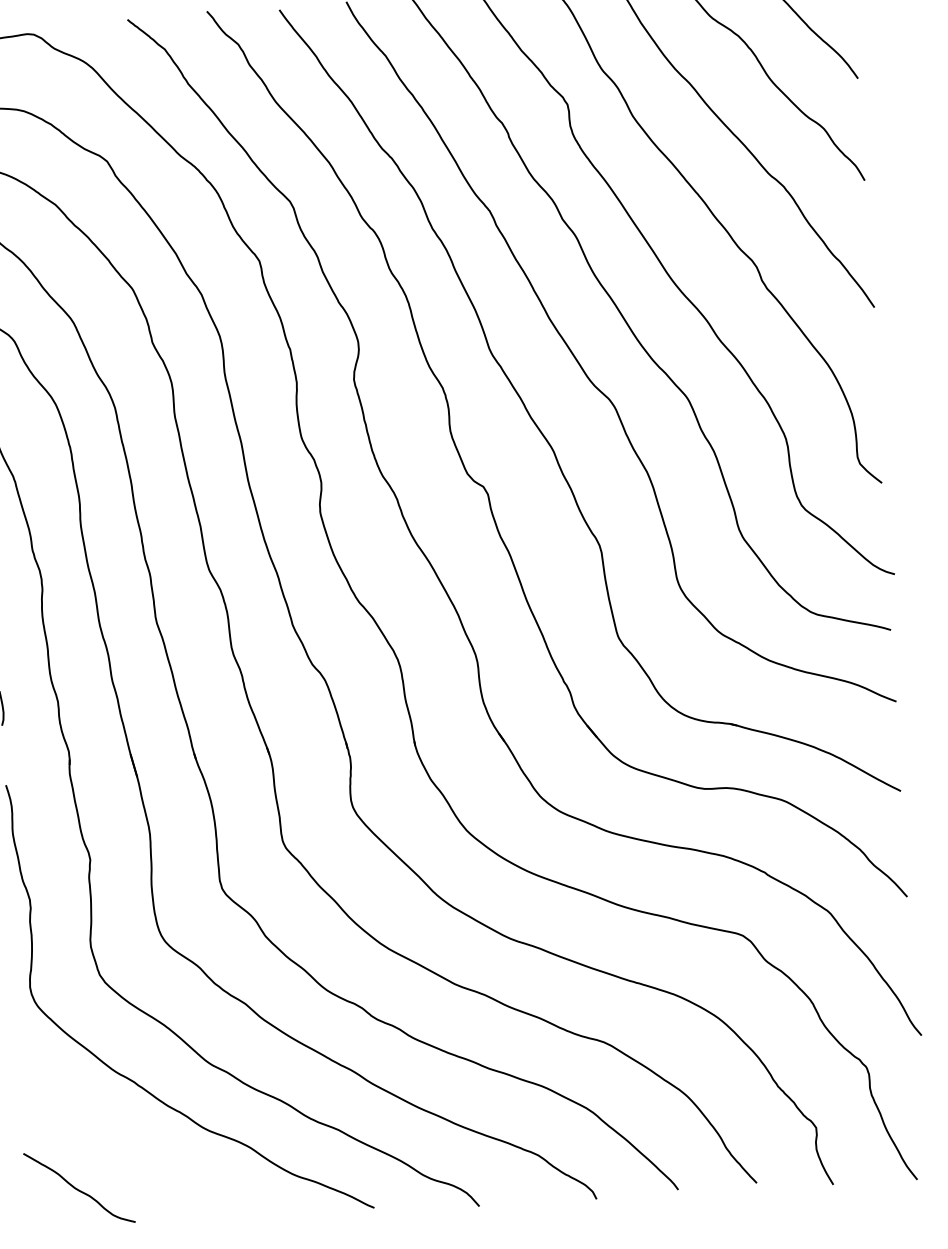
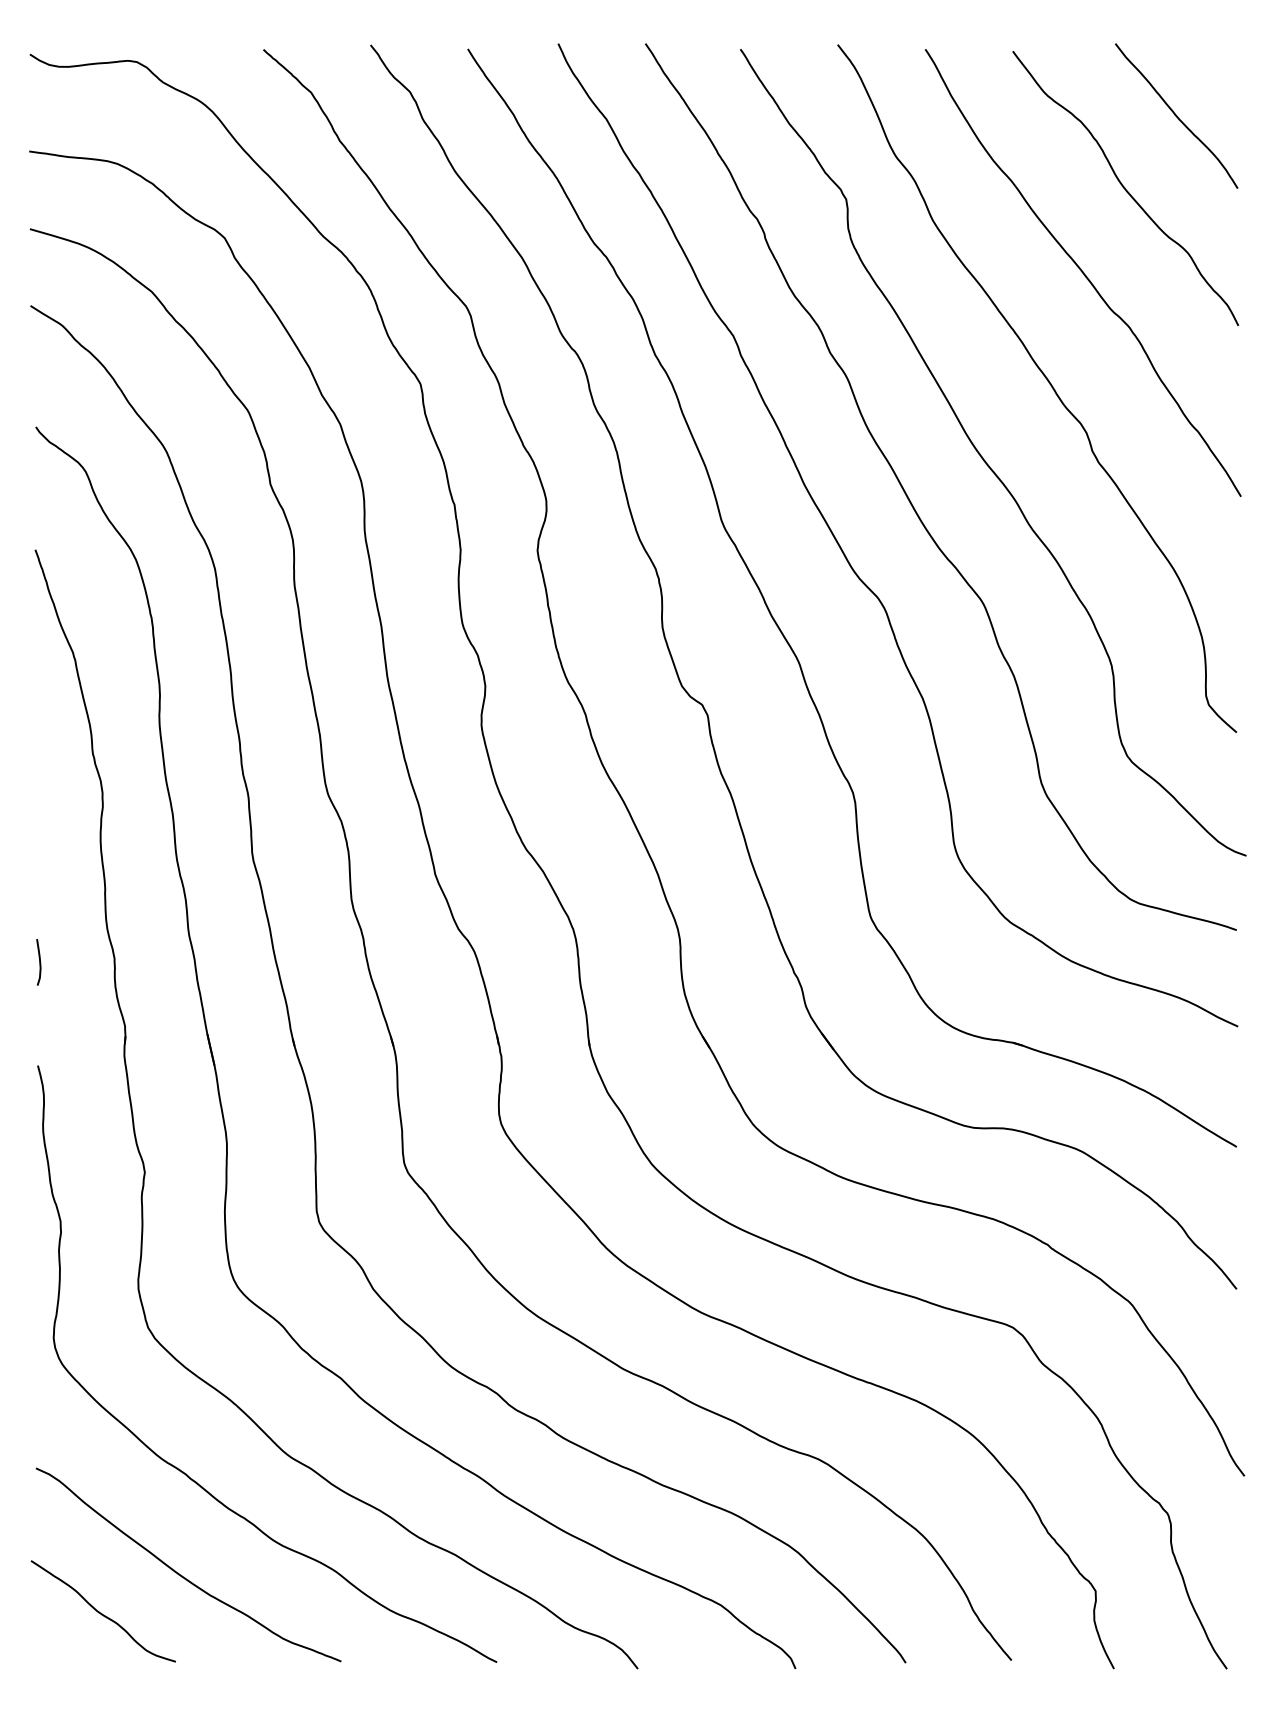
curve: (136, 1157) -> (182, 1575), added

